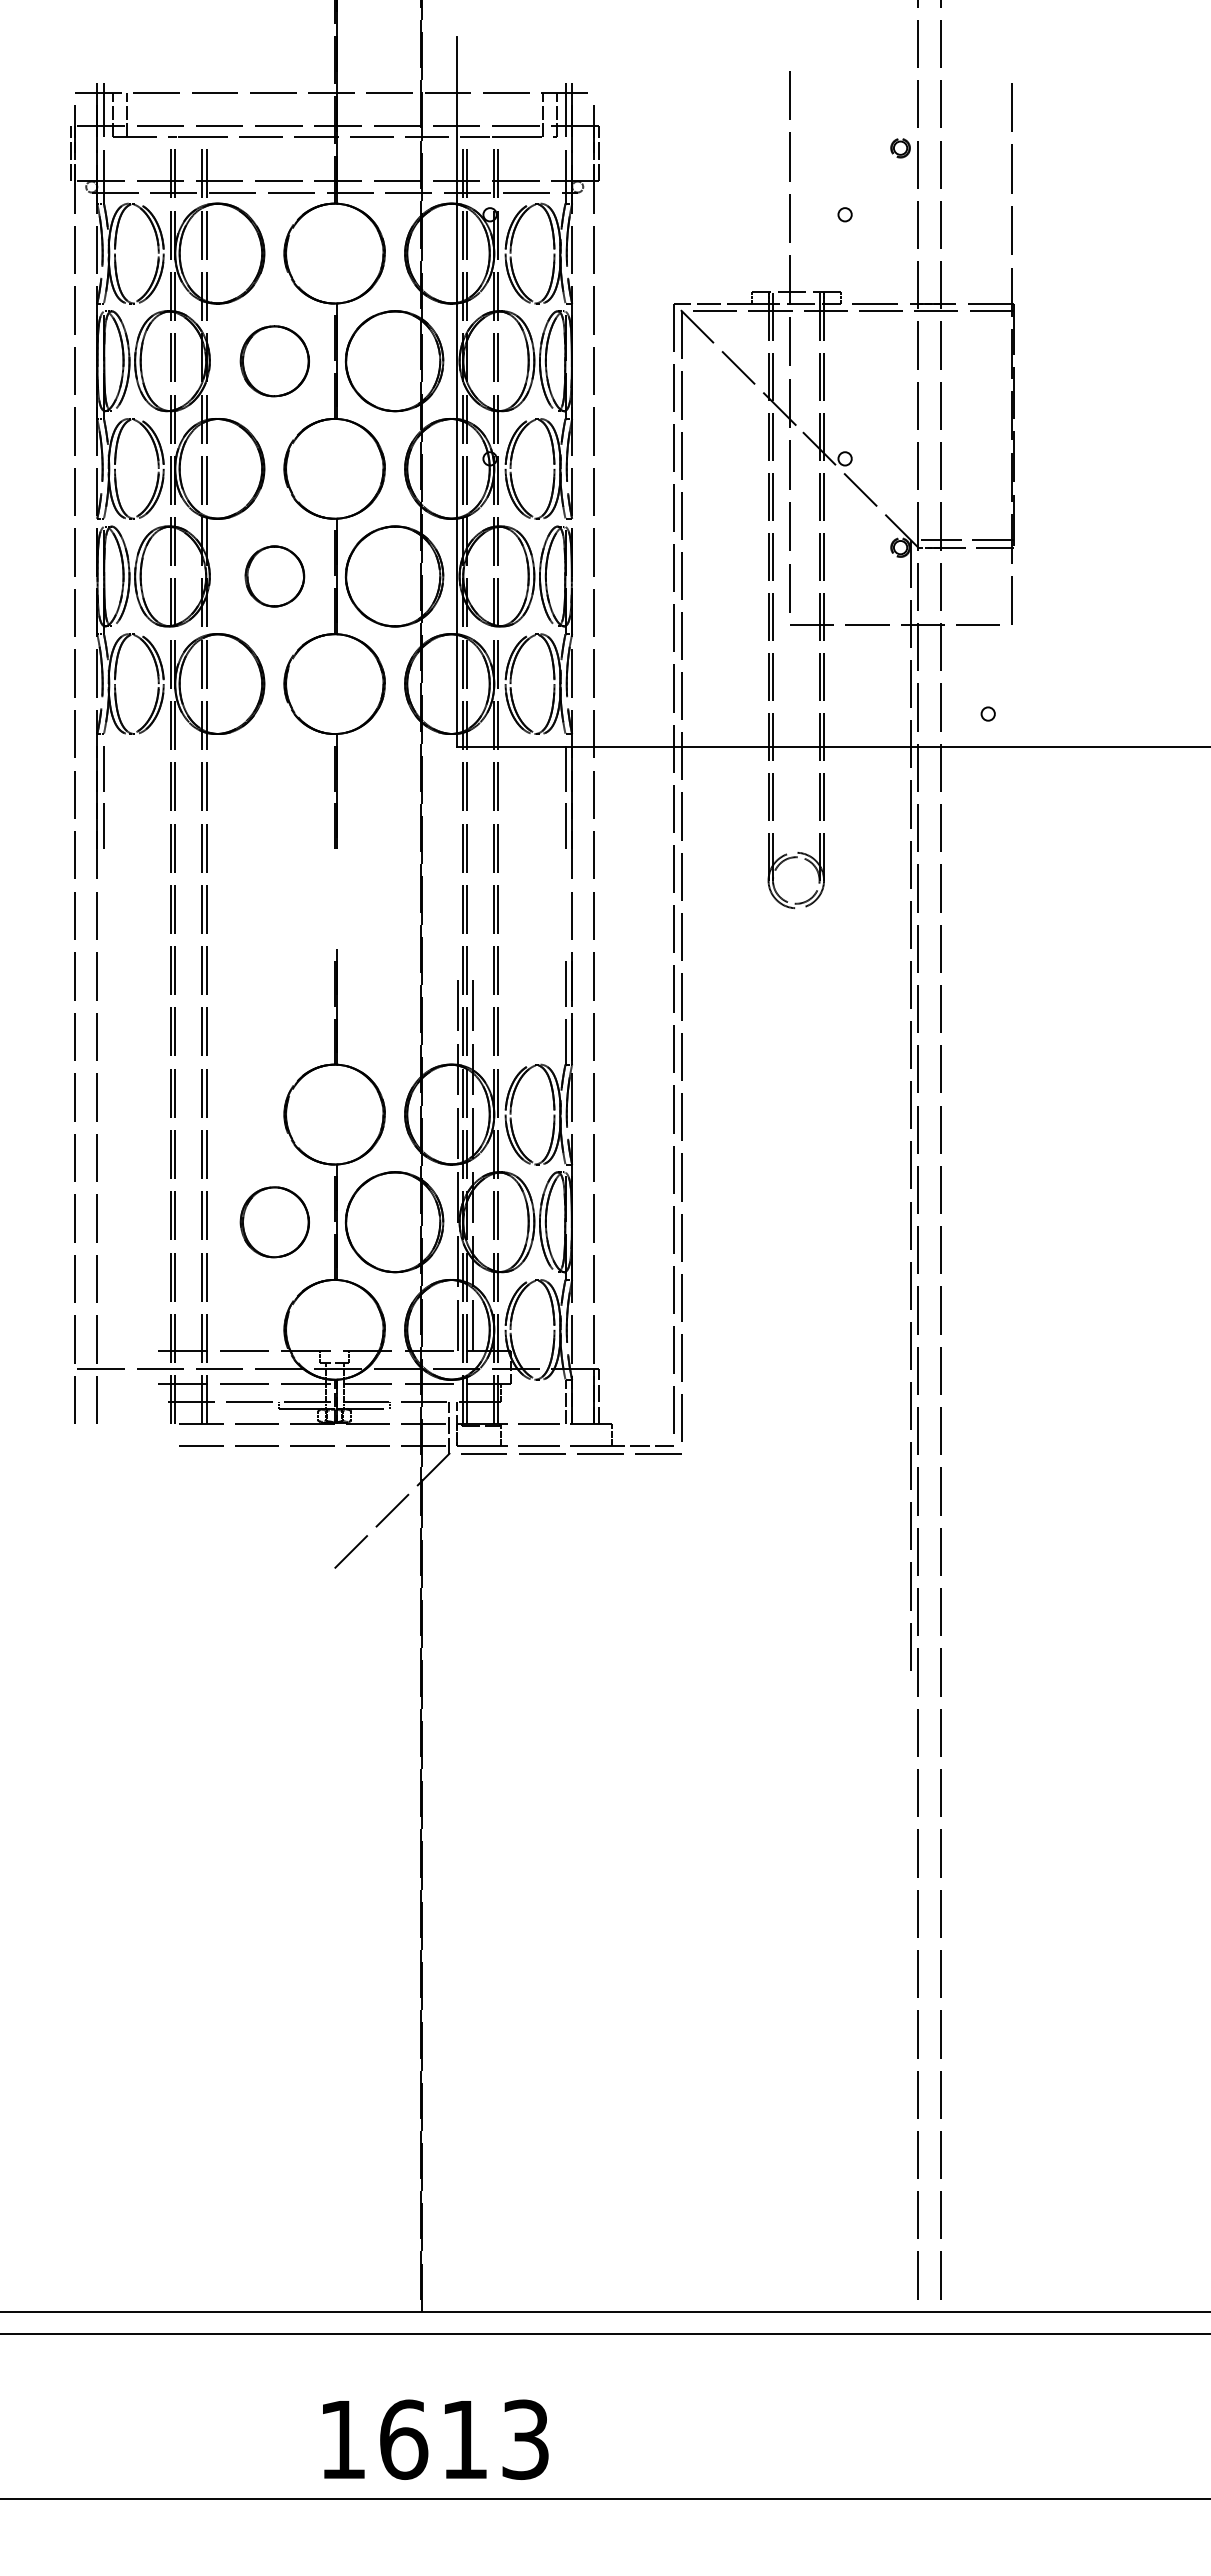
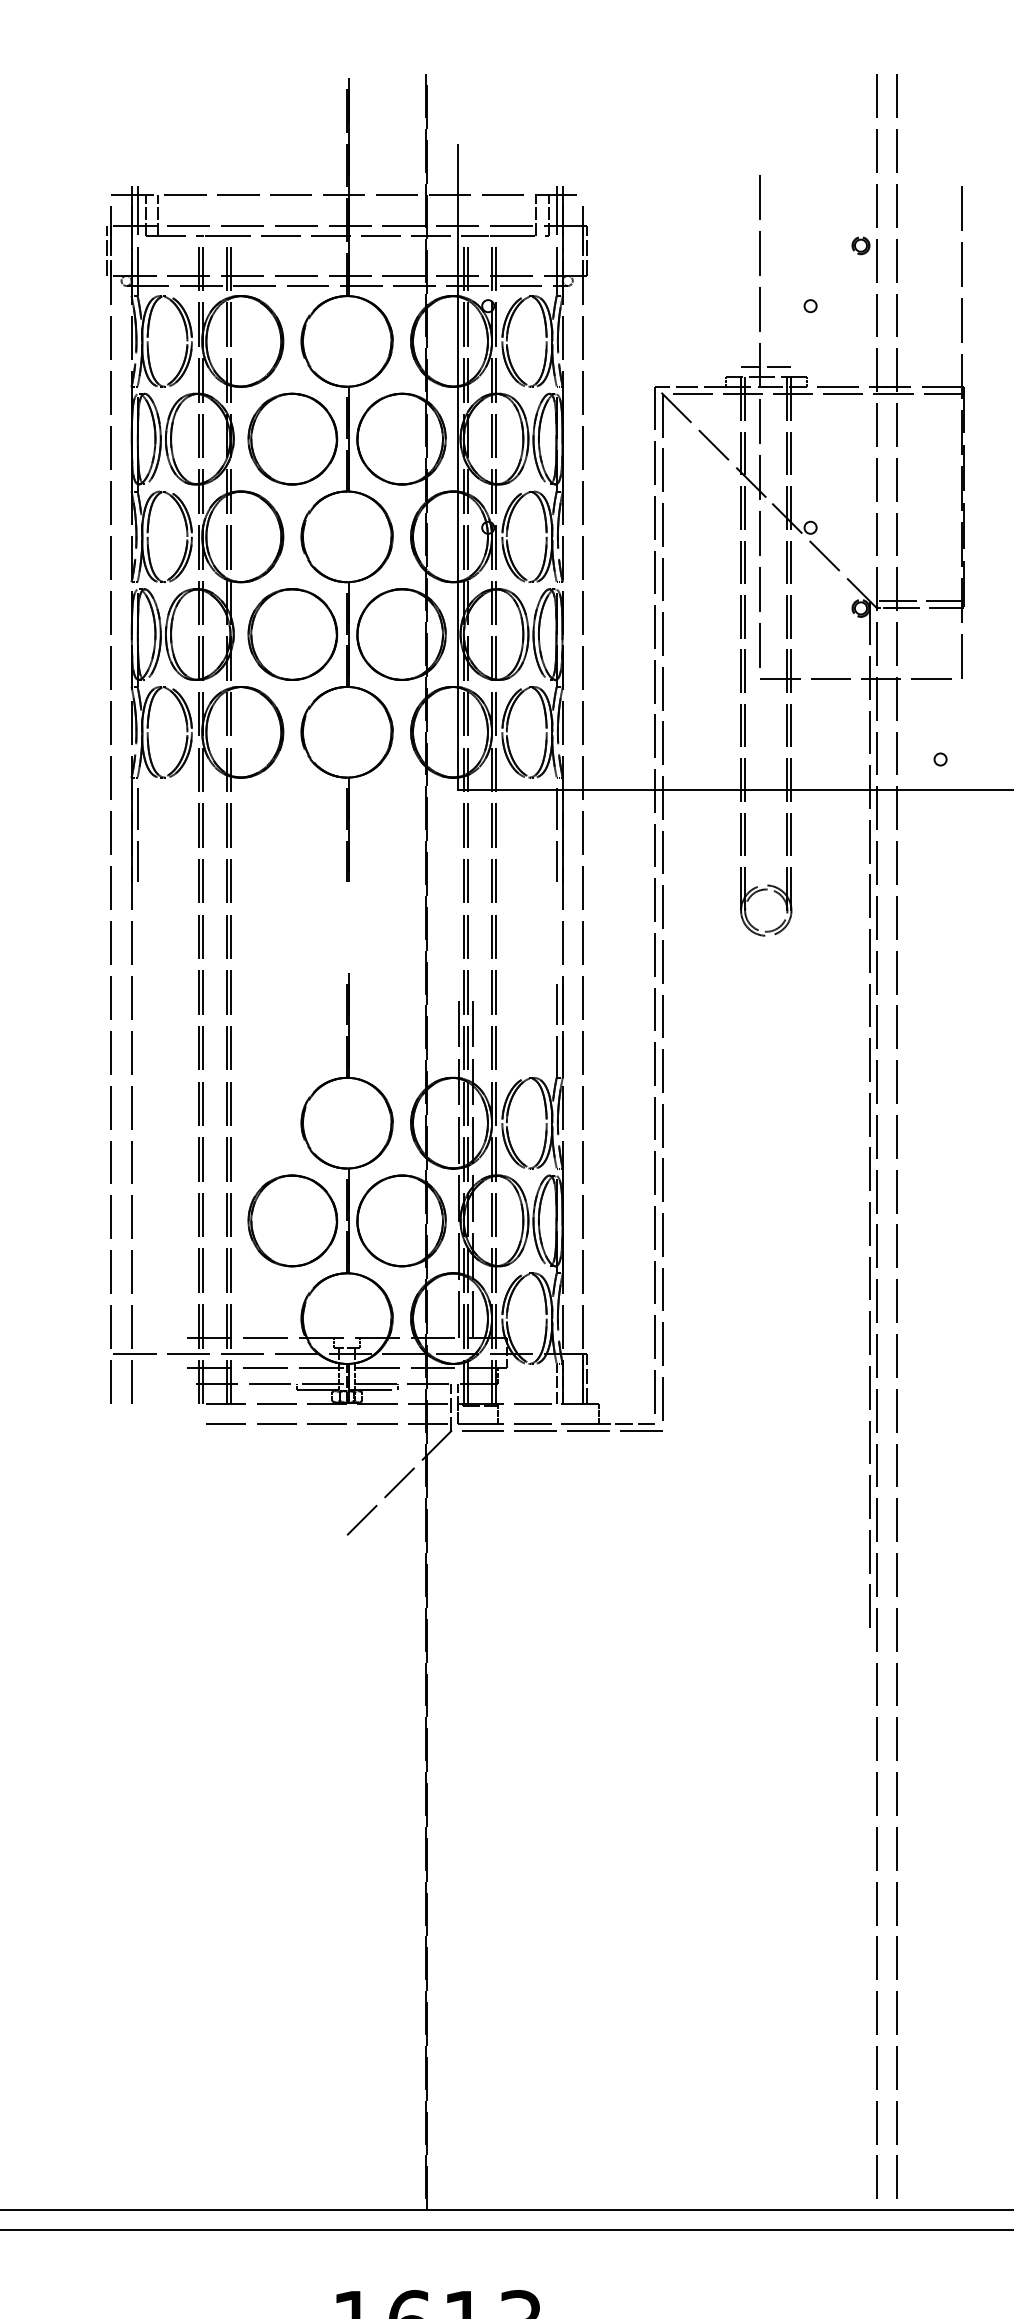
line: (796, 281) -> (766, 366), added
part: (274, 361) -> (292, 439), size x1.43
part: (274, 576) -> (292, 634), size x1.67
part: (274, 1222) -> (292, 1221), size x1.43

